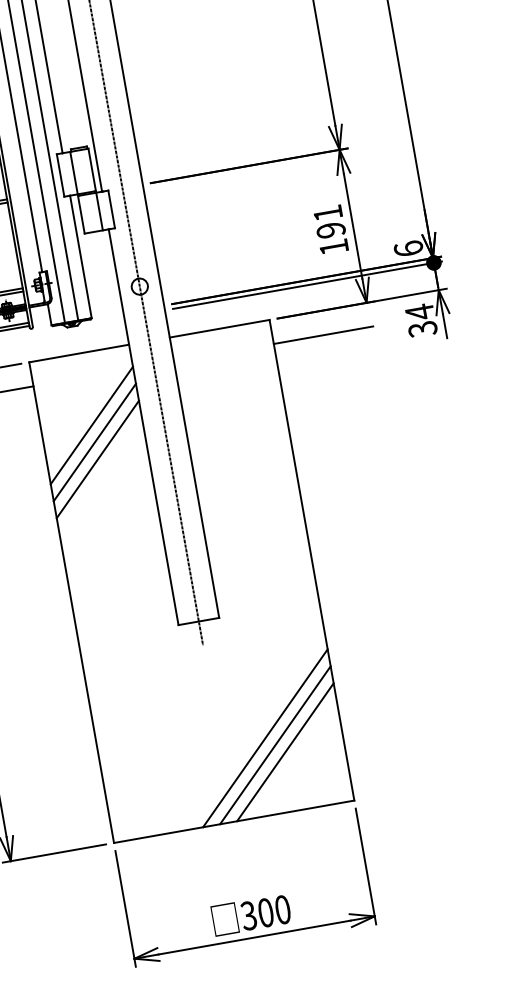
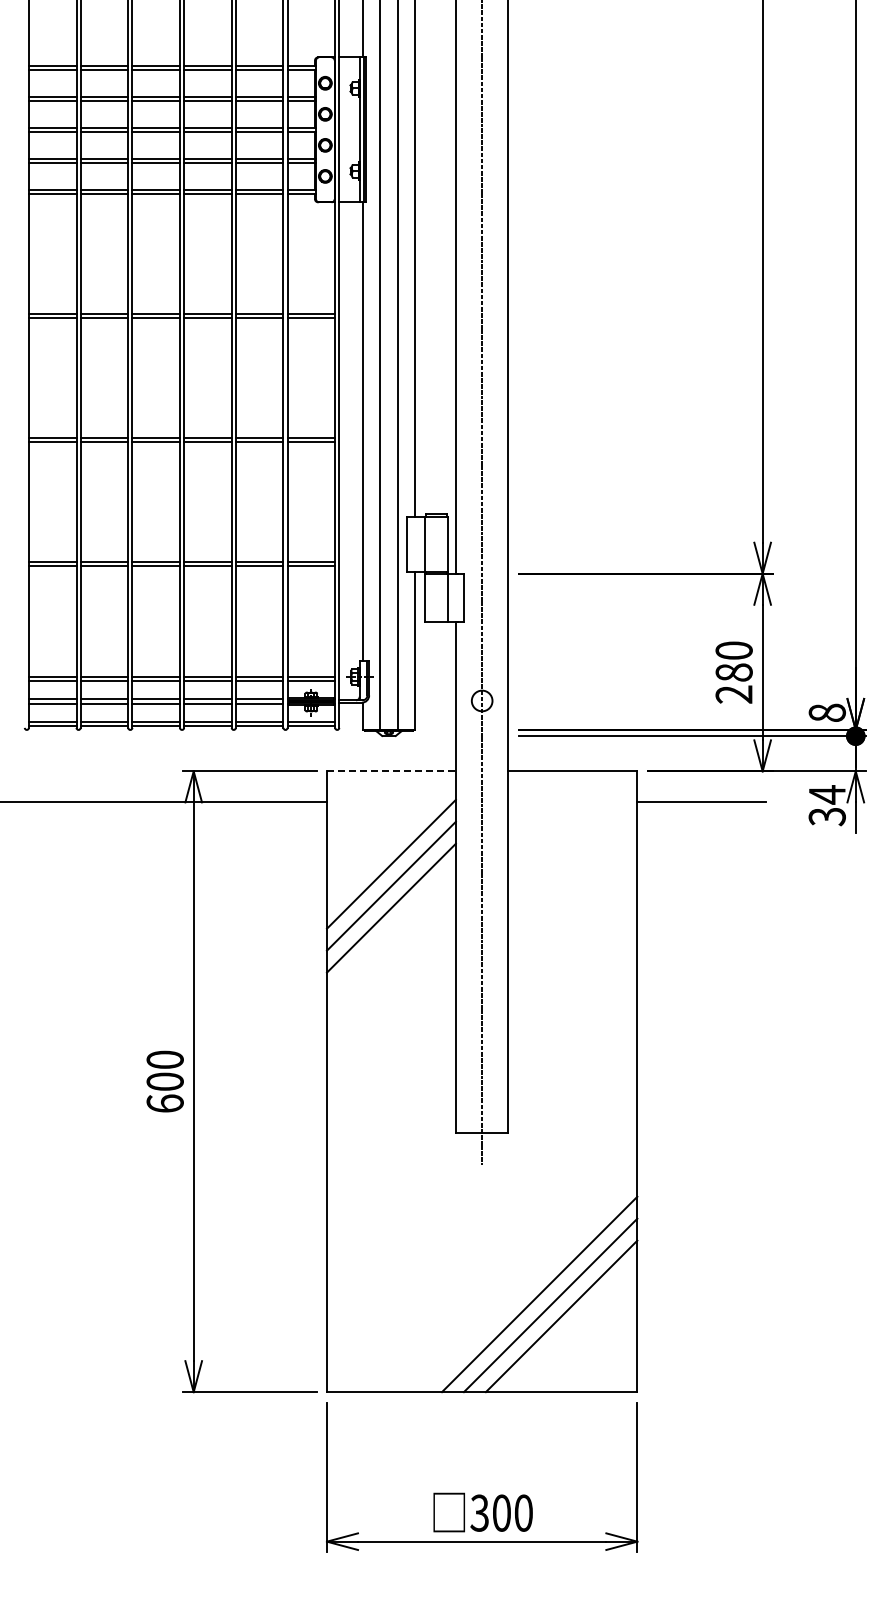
text: (330, 230) -> (733, 672), 191 -> 280
text: (408, 248) -> (826, 712), 6 -> 8
line: (79, 353) -> (391, 771), solid -> dashed

